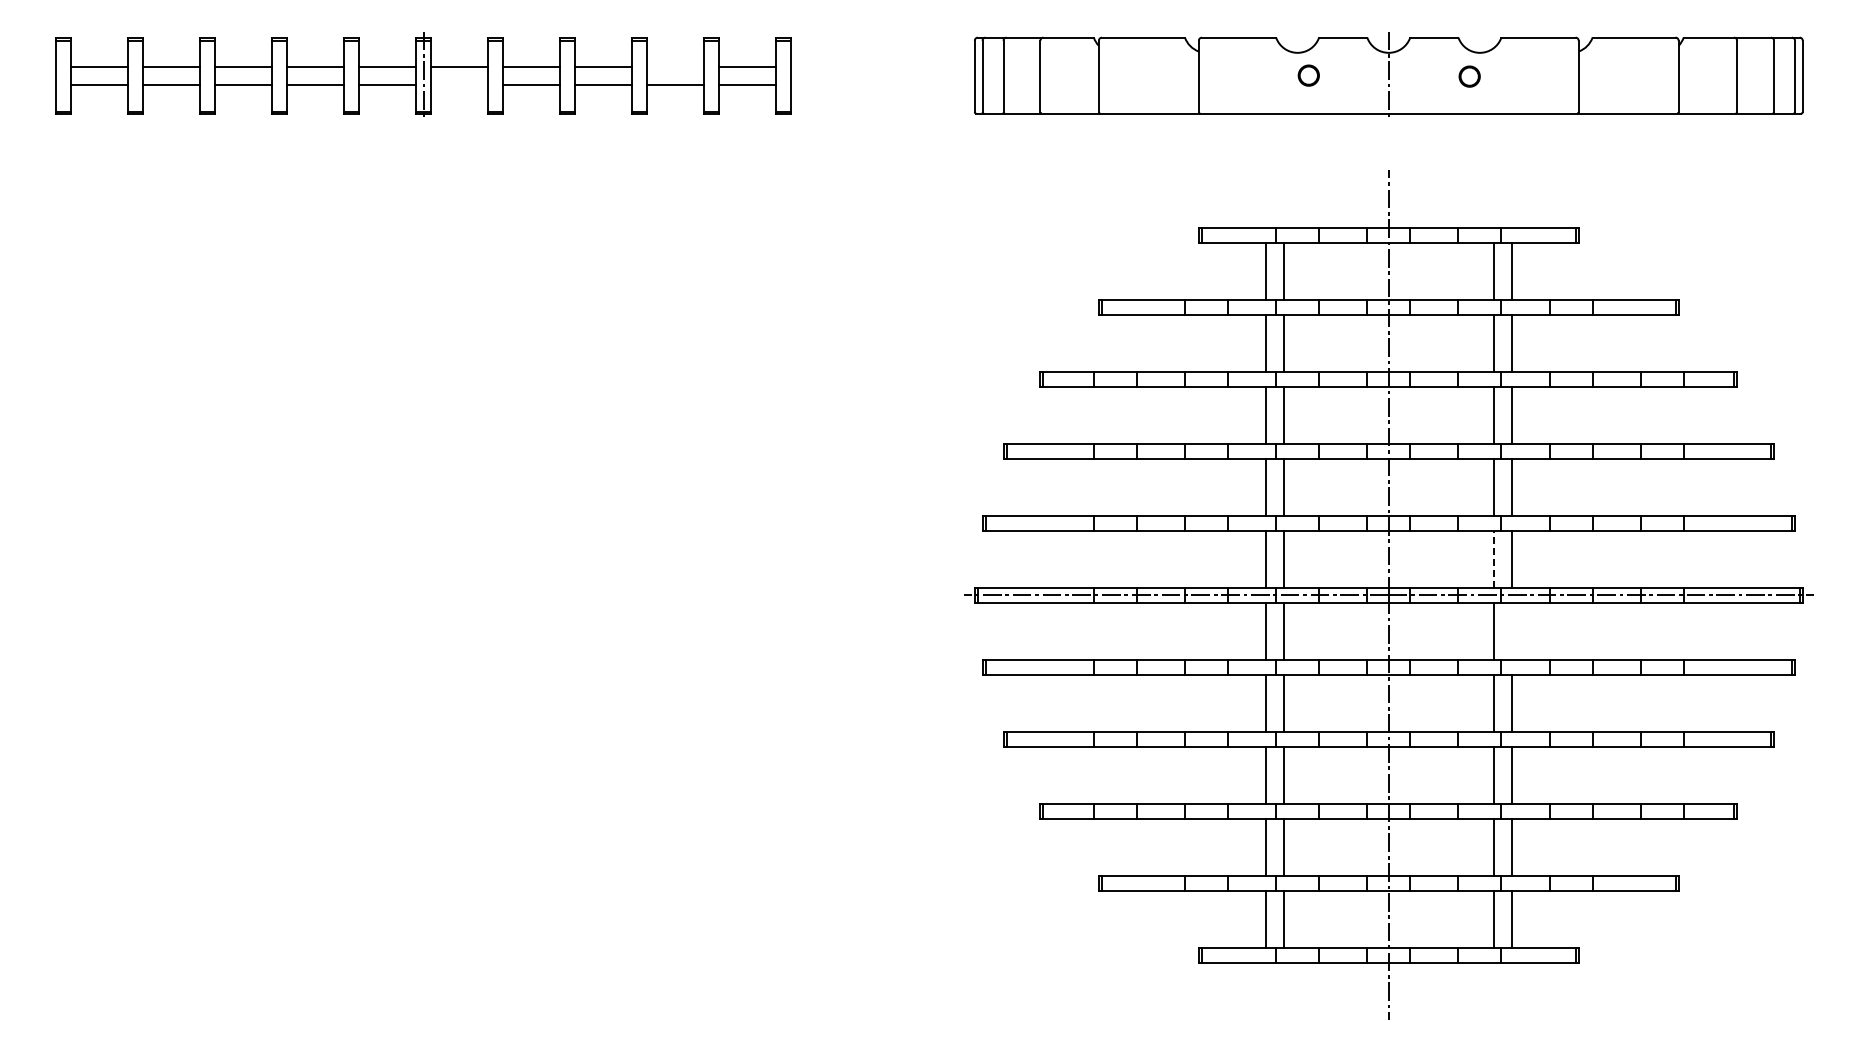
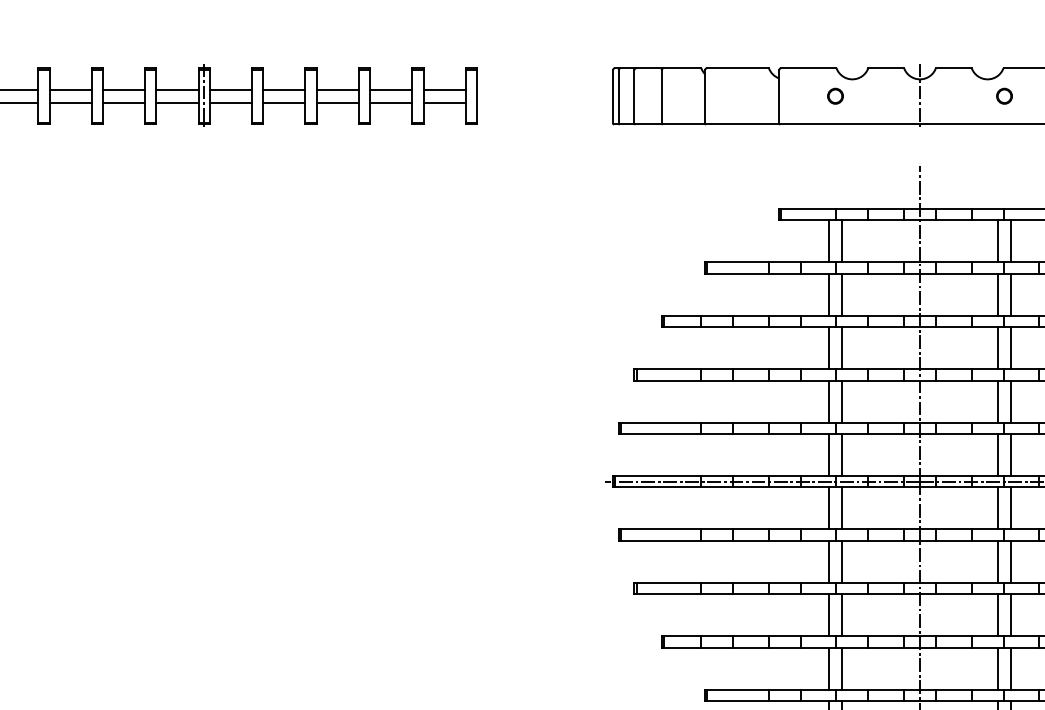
line: (675, 66) -> (390, 89), added
circle: (1308, 75) -> (835, 96), moved
circle: (1469, 76) -> (1004, 96), moved
line: (459, 84) -> (230, 102), added
line: (1493, 558) -> (997, 454), dashed -> solid
line: (1511, 630) -> (1011, 507), added

